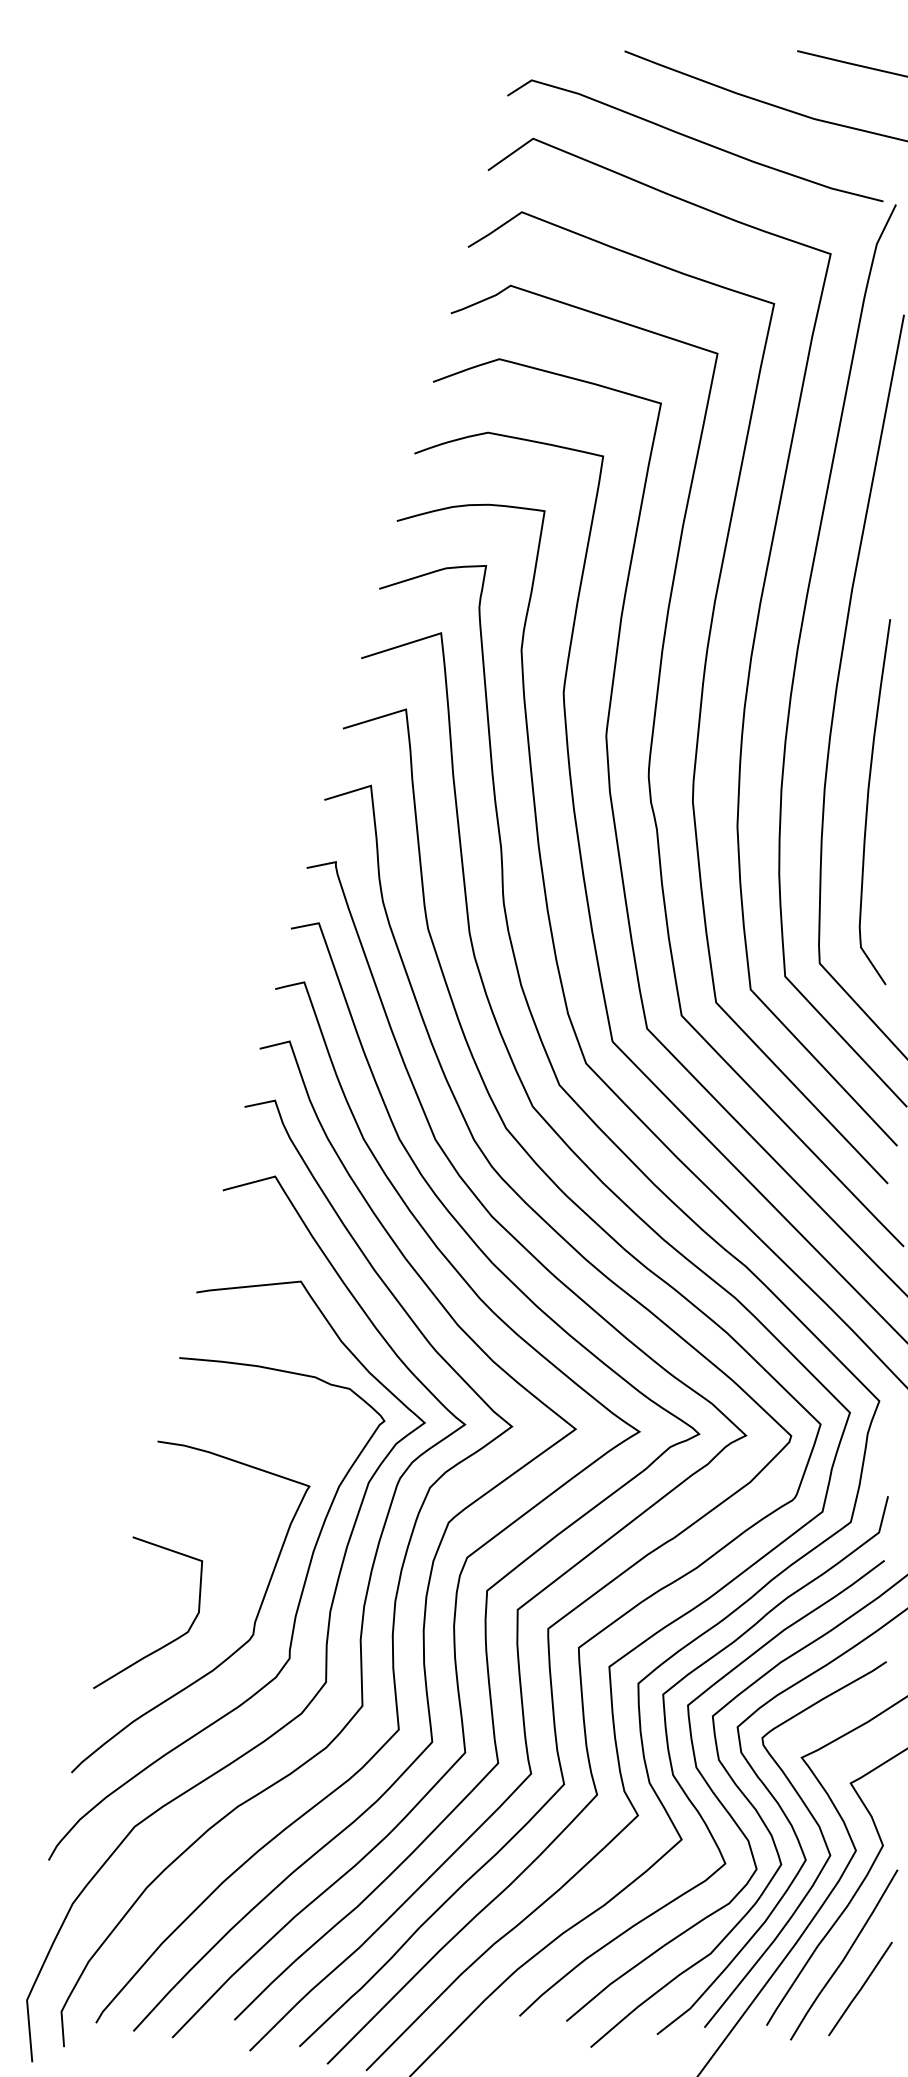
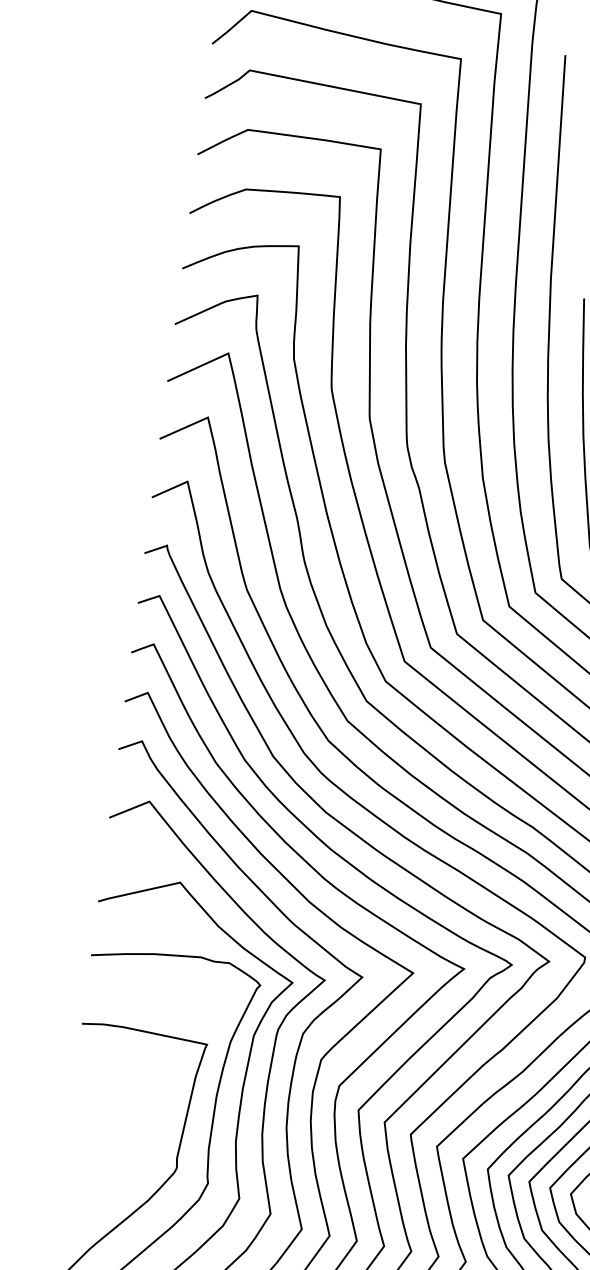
curve: (168, 1642) -> (110, 1182), removed

